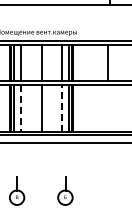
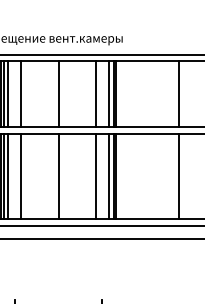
line: (108, 107) -> (179, 174), added
line: (20, 108) -> (20, 176), dashed -> solid
line: (62, 108) -> (96, 176), dashed -> solid

